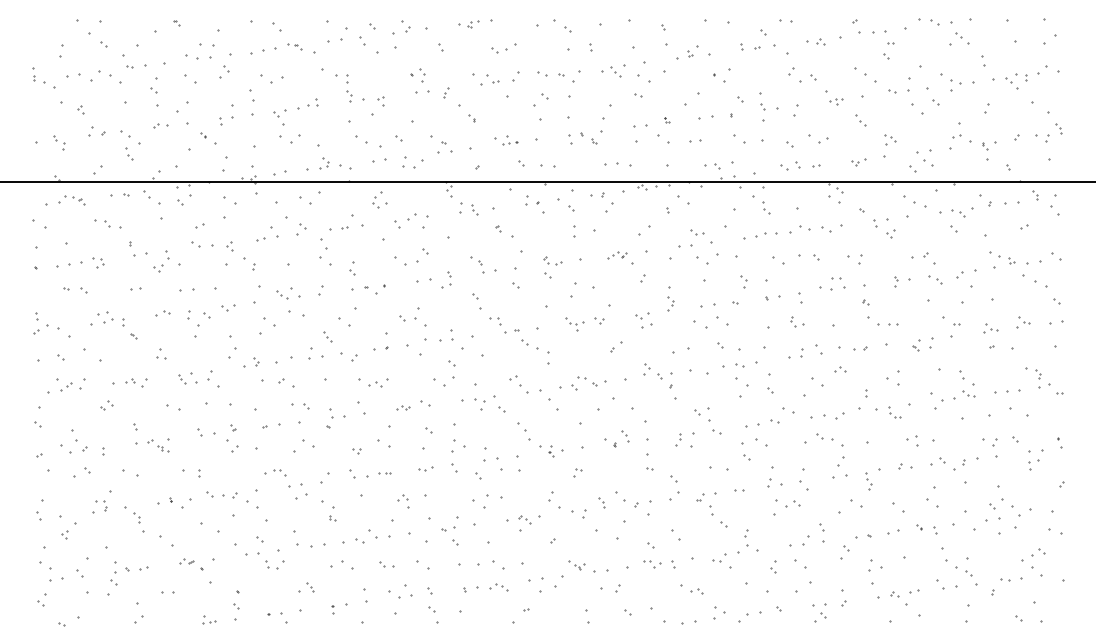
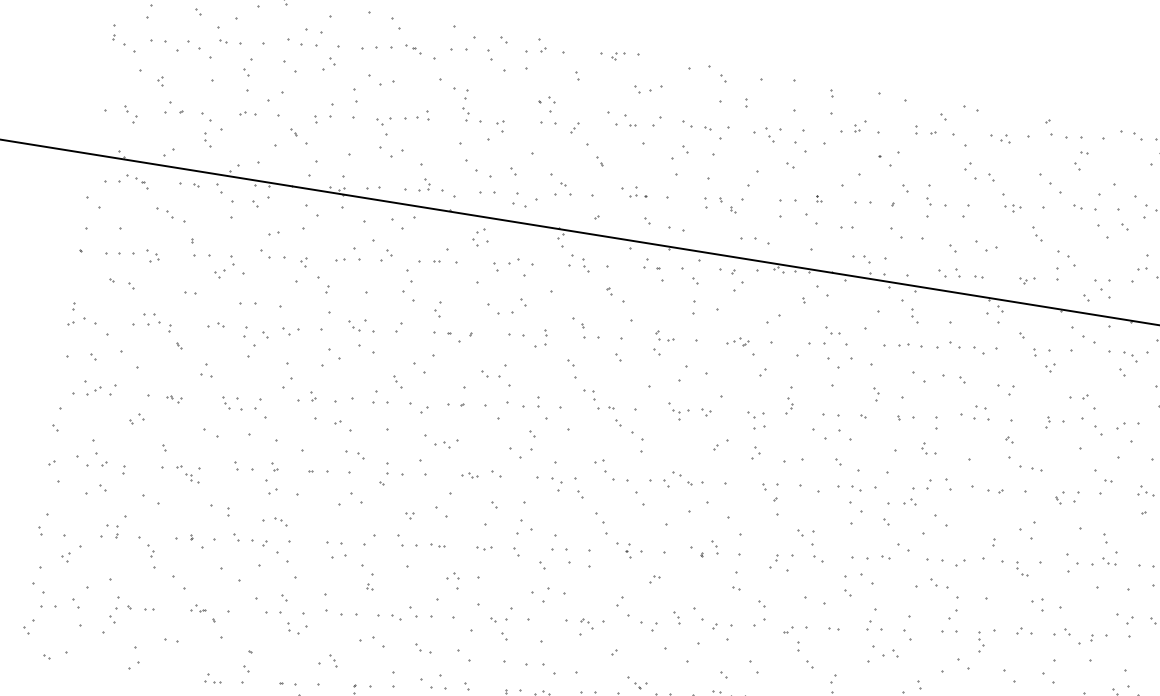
part: (890, 139) -> (1066, 260), size x1.6
part: (935, 279) -> (1092, 426), size x1.6
part: (646, 369) -> (755, 453), moved
part: (840, 369) -> (910, 501), moved
part: (136, 382) -> (174, 398), size x0.6
part: (275, 472) -> (275, 521), moved

